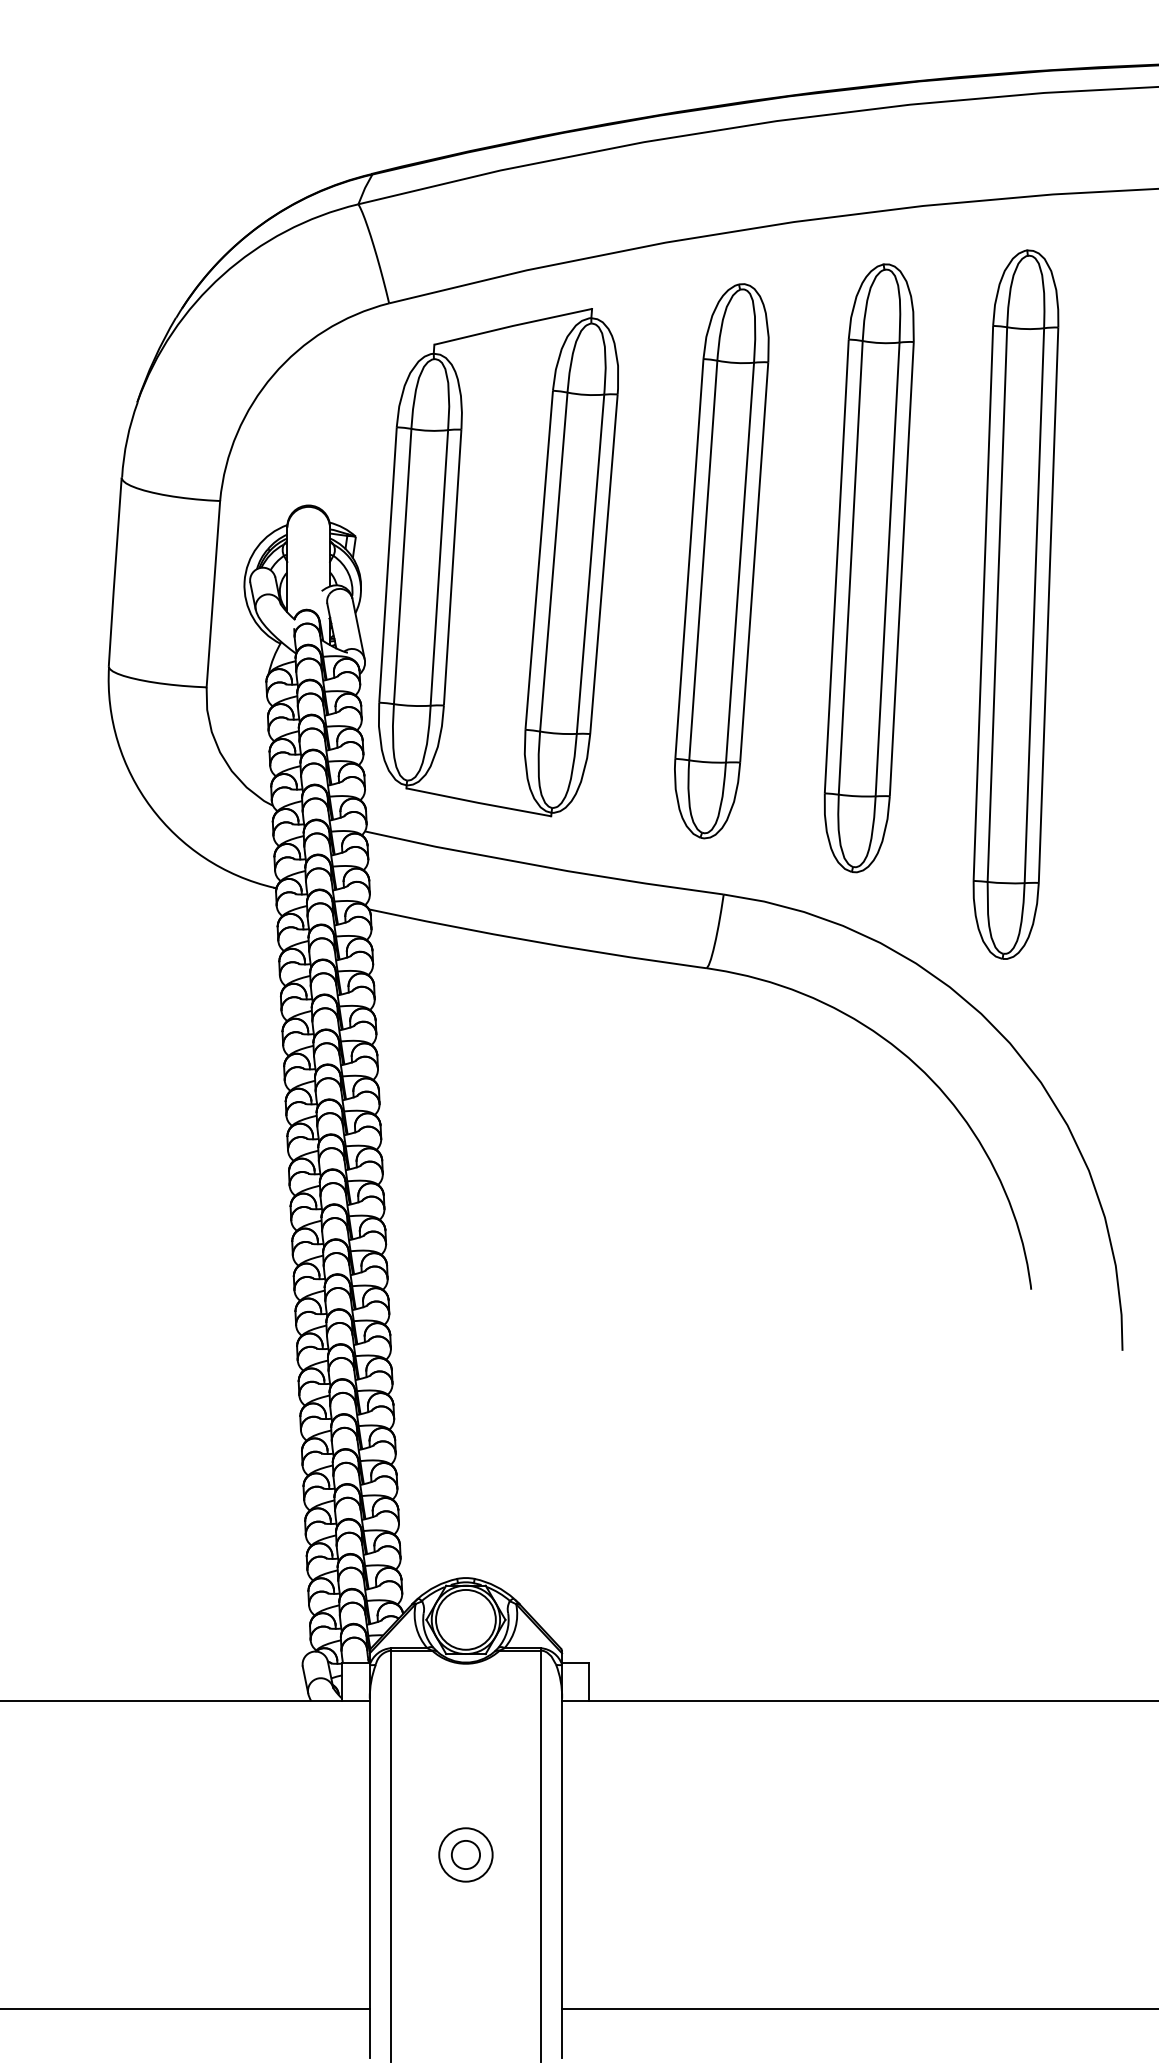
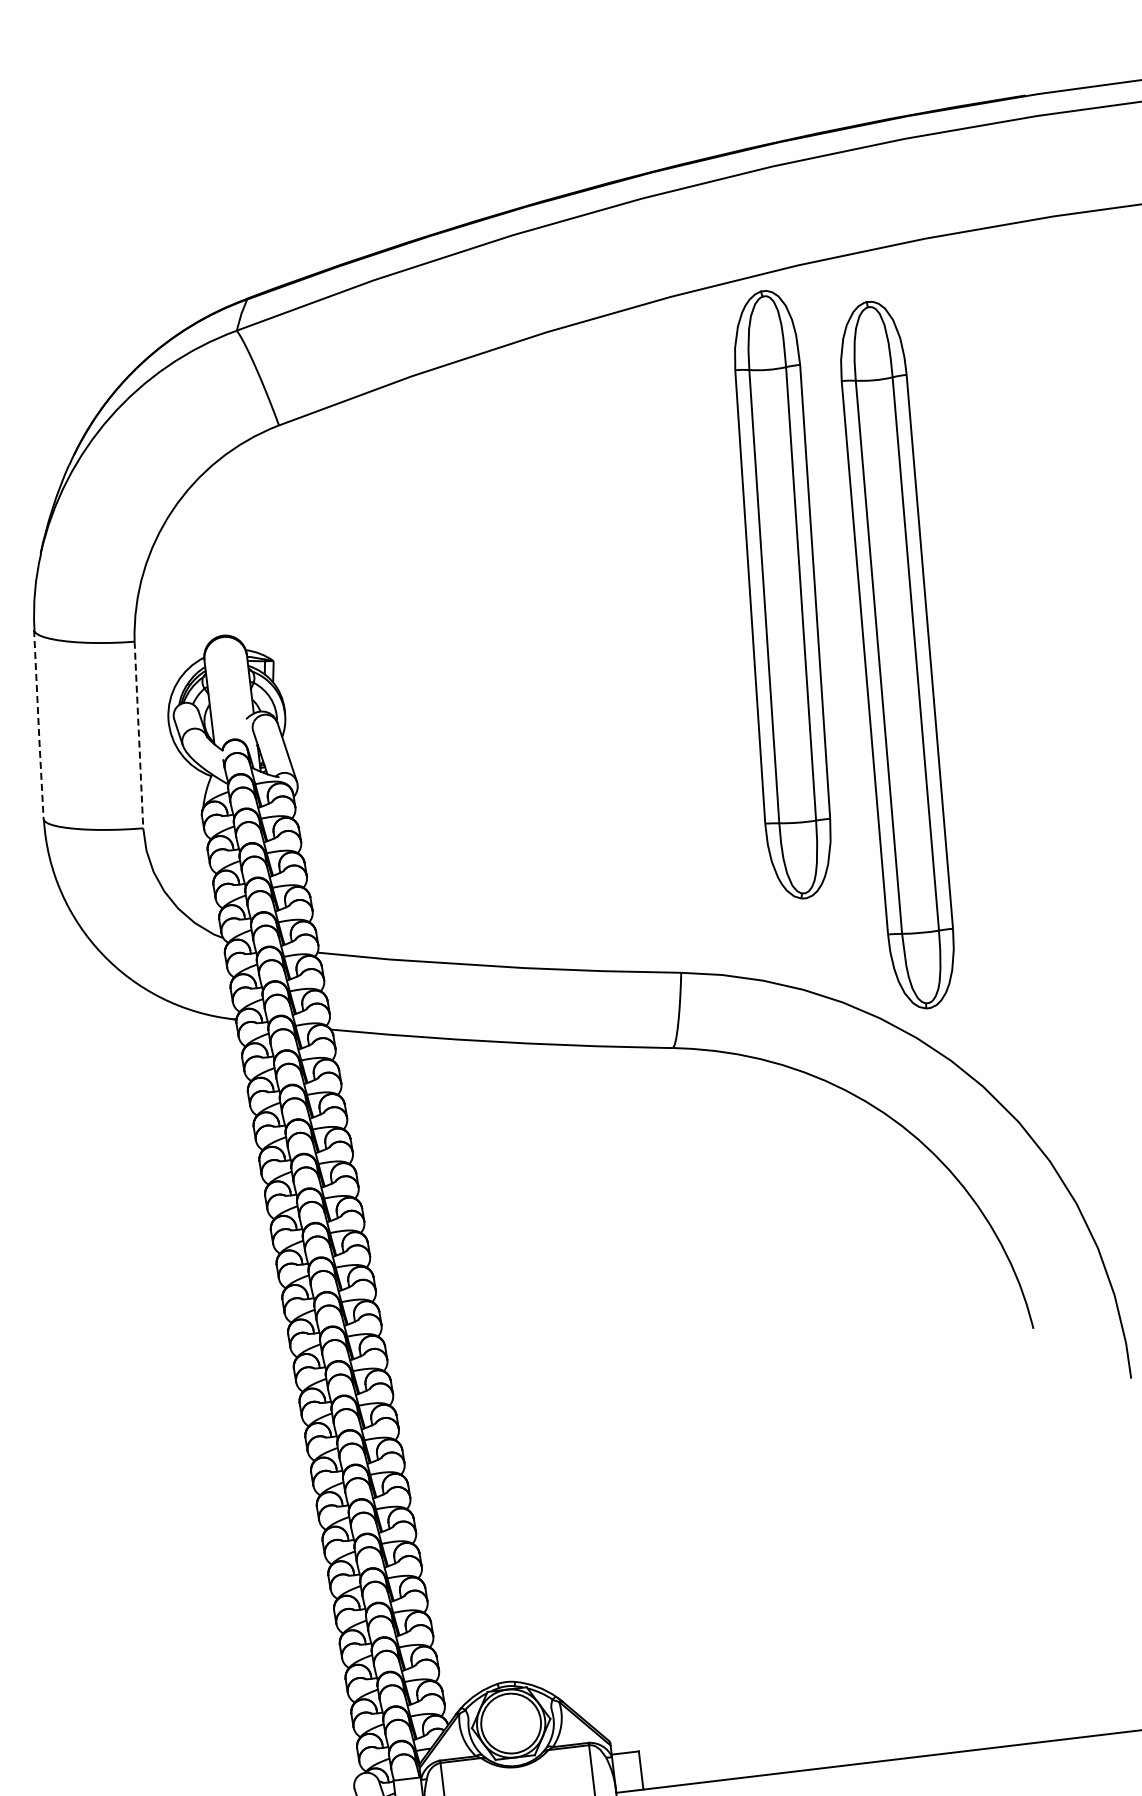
part: (721, 561) -> (639, 642), removed
part: (498, 562) -> (418, 669), removed
part: (868, 568) -> (782, 595), moved
line: (114, 572) -> (38, 725), solid -> dashed
line: (213, 594) -> (139, 735), solid -> dashed
part: (1015, 604) -> (896, 655), moved

